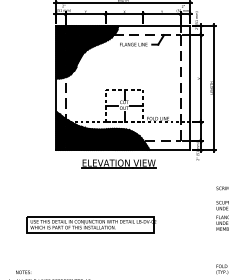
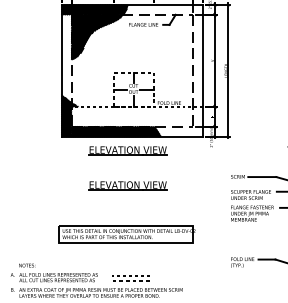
hatch: (60, 56) -> (66, 37), removed
hatch: (104, 131) -> (112, 116), removed
part: (118, 196) -> (127, 185), added
part: (91, 224) -> (126, 234), moved

